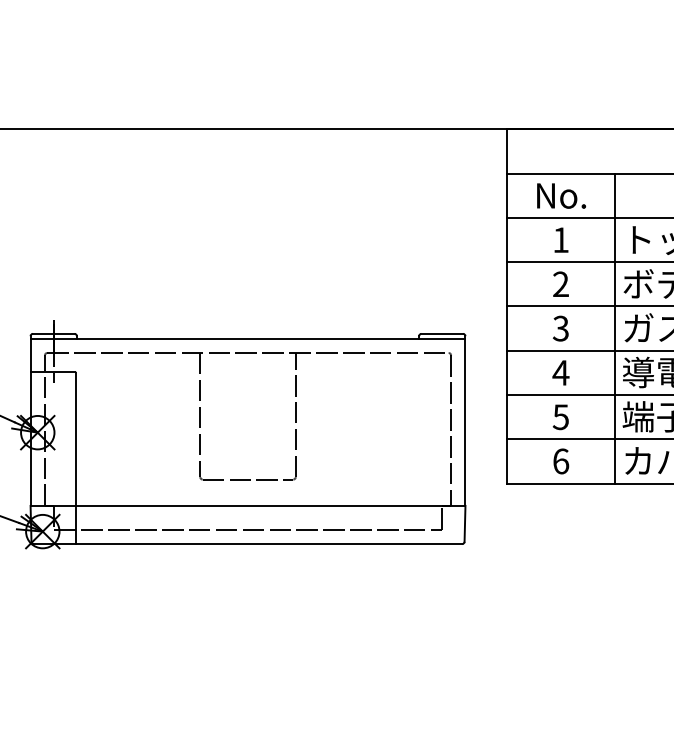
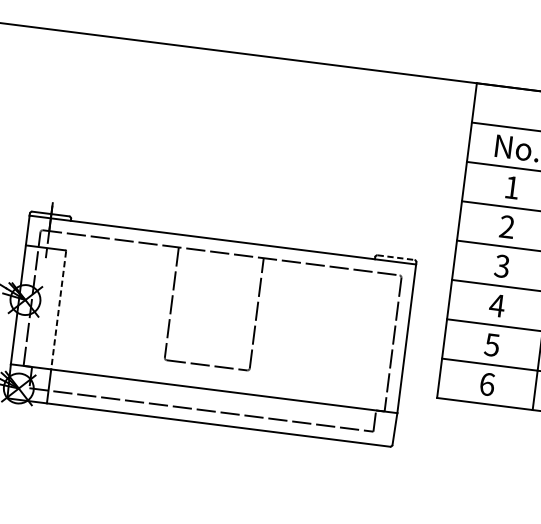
line: (442, 333) -> (396, 257), solid -> dashed
line: (75, 439) -> (58, 310), solid -> dashed

